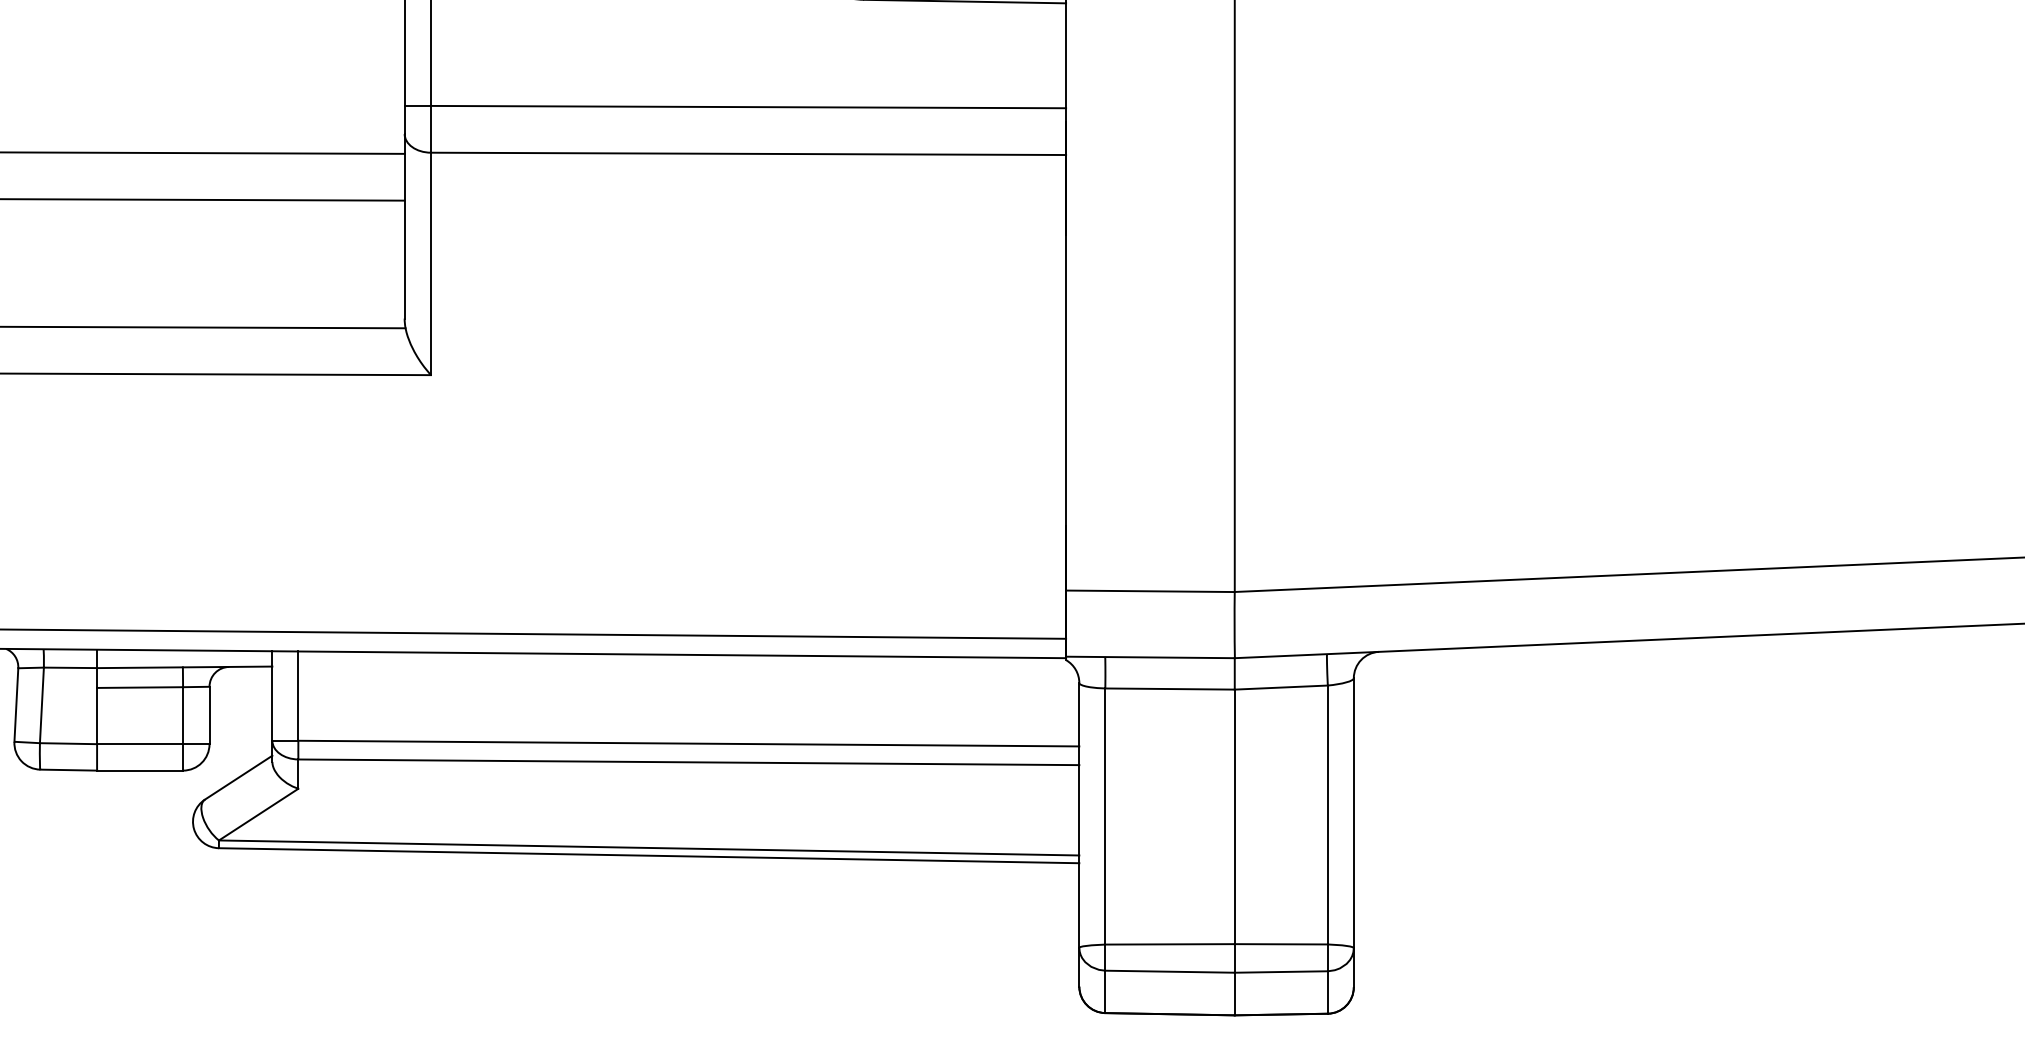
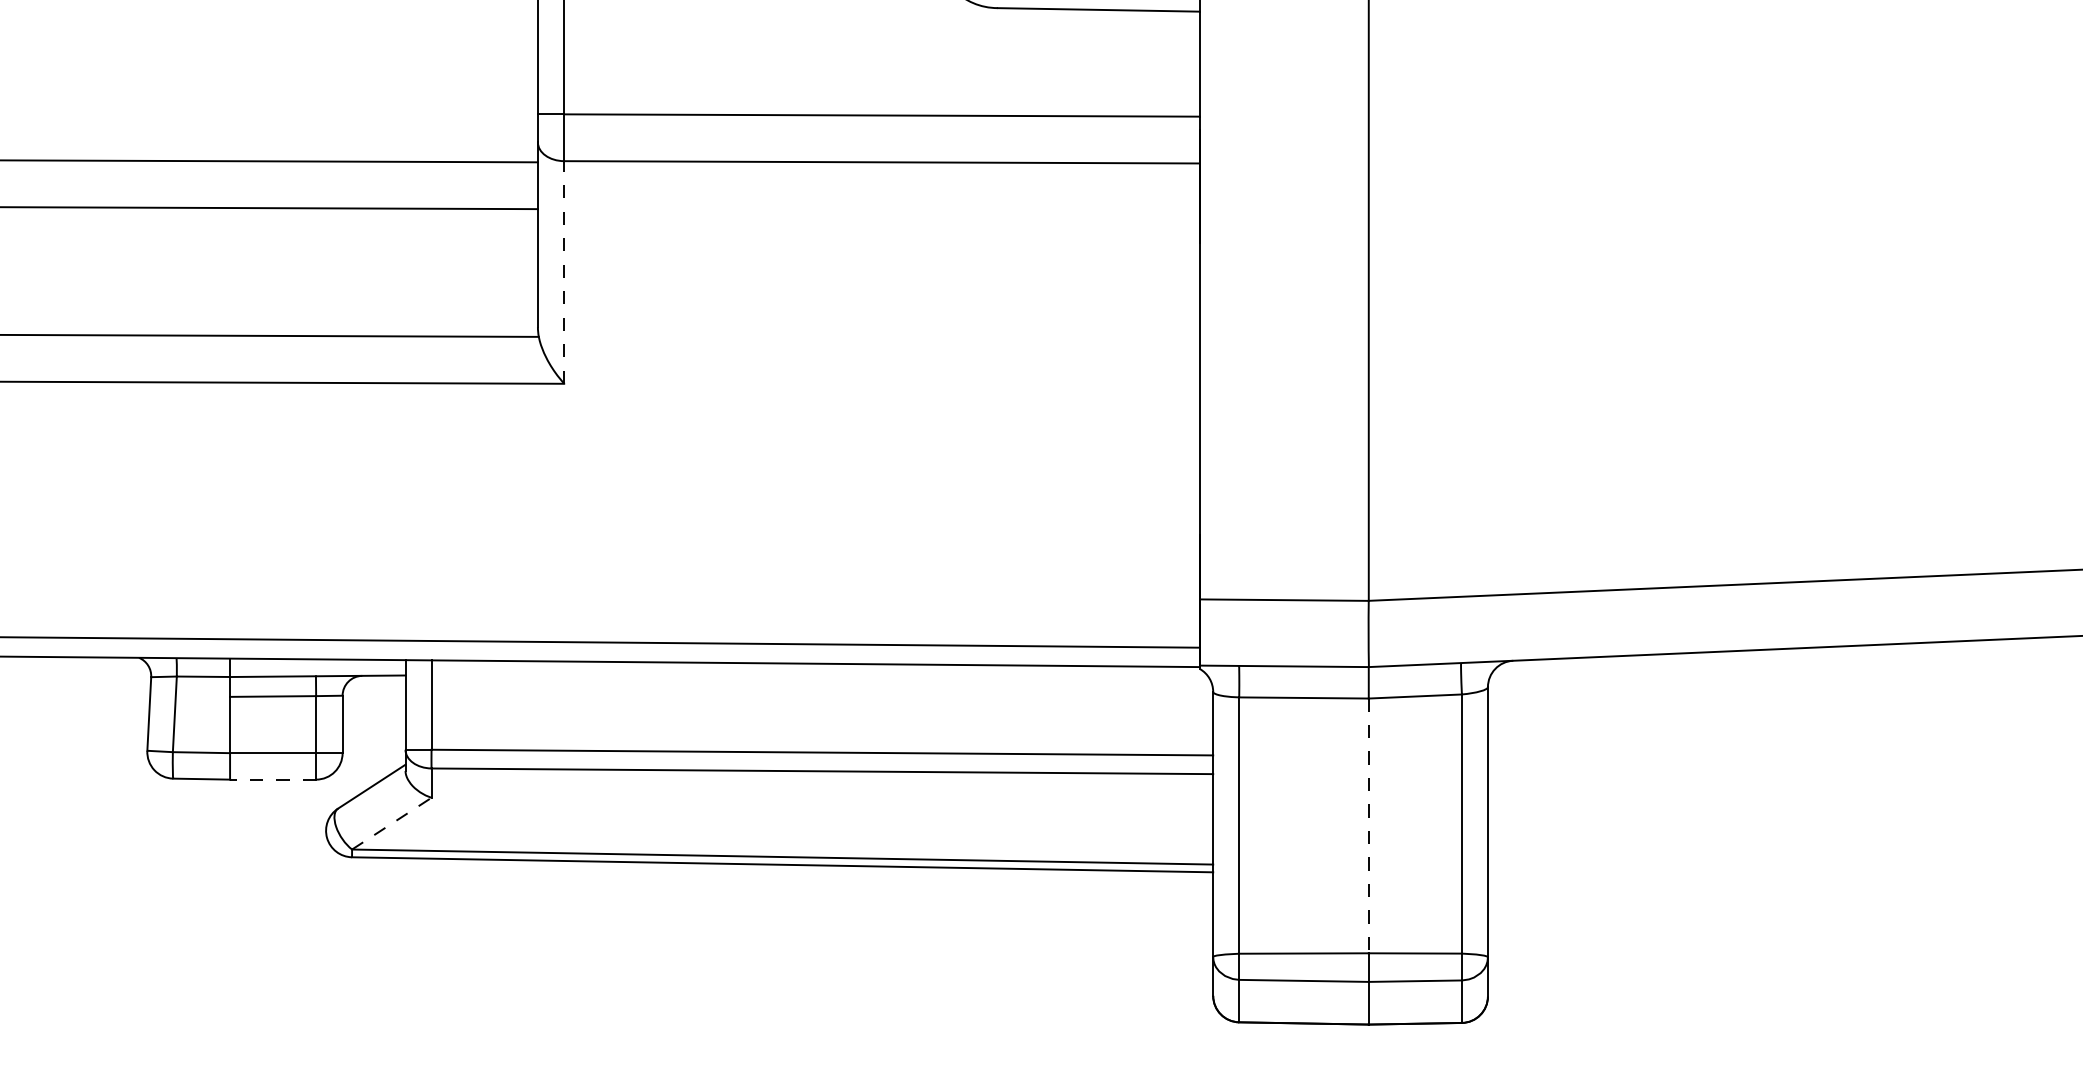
line: (431, 262) -> (564, 271), solid -> dashed
line: (139, 770) -> (272, 779), solid -> dashed
line: (259, 814) -> (392, 823), solid -> dashed
line: (1234, 817) -> (1368, 826), solid -> dashed

